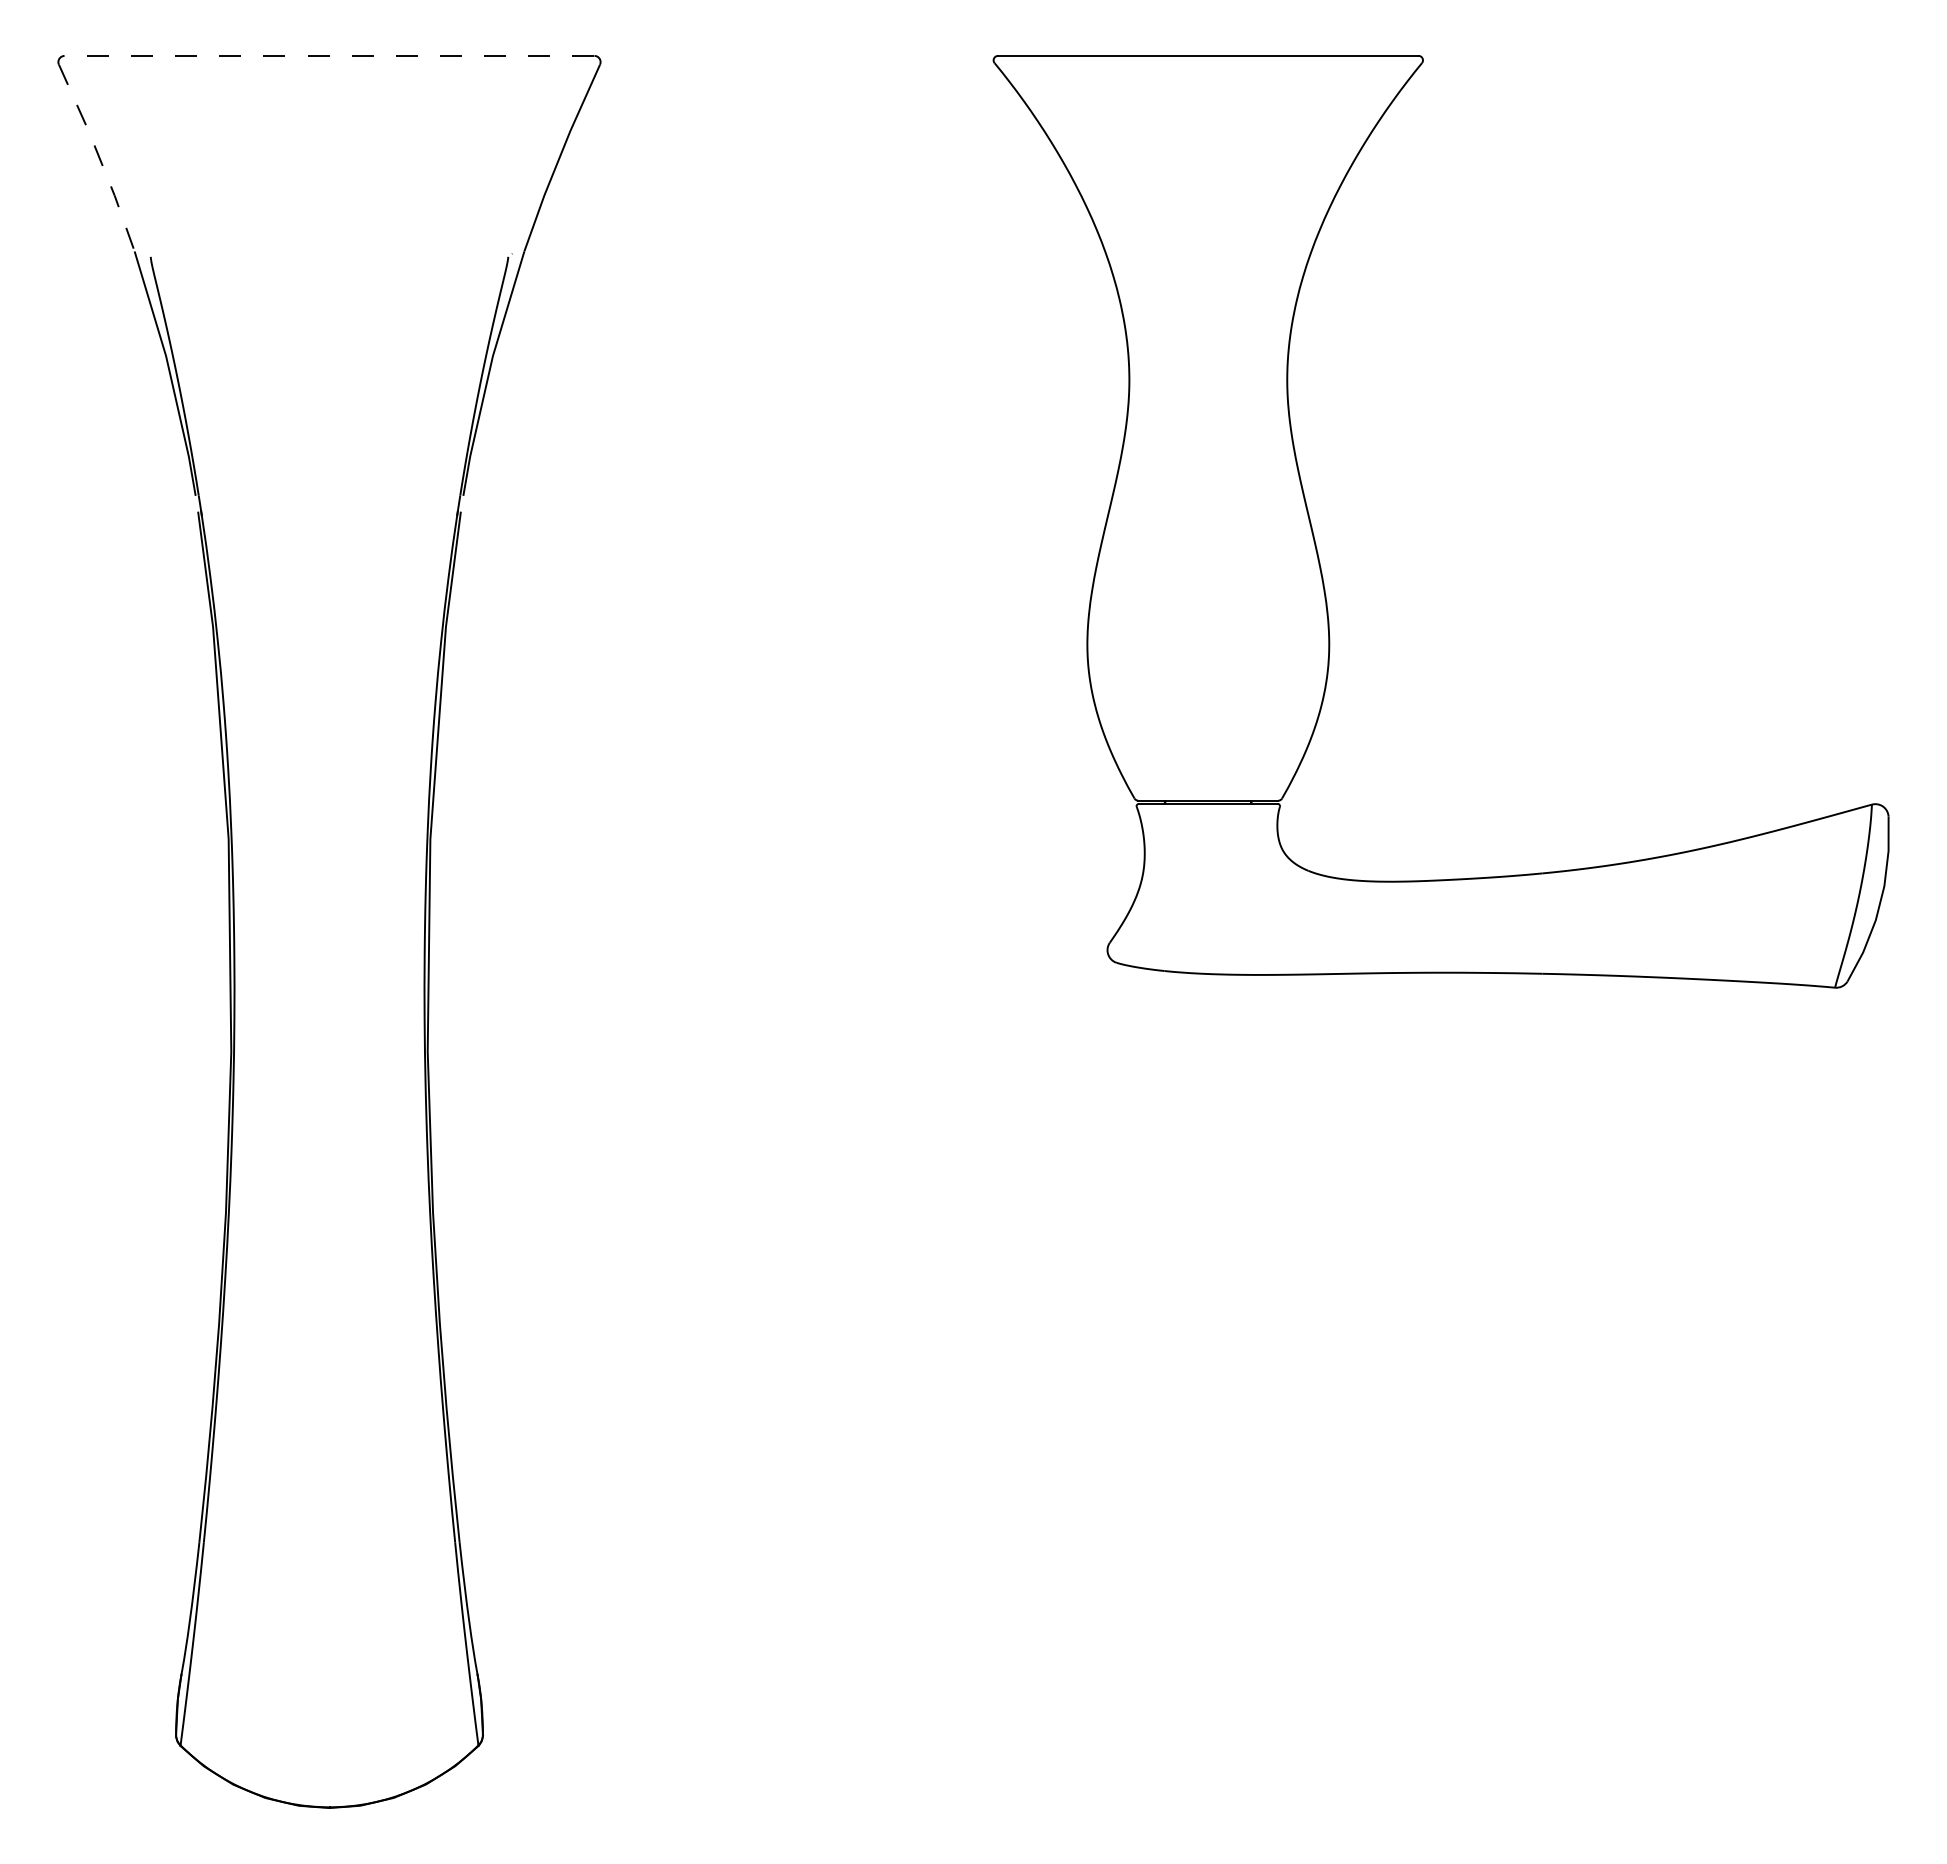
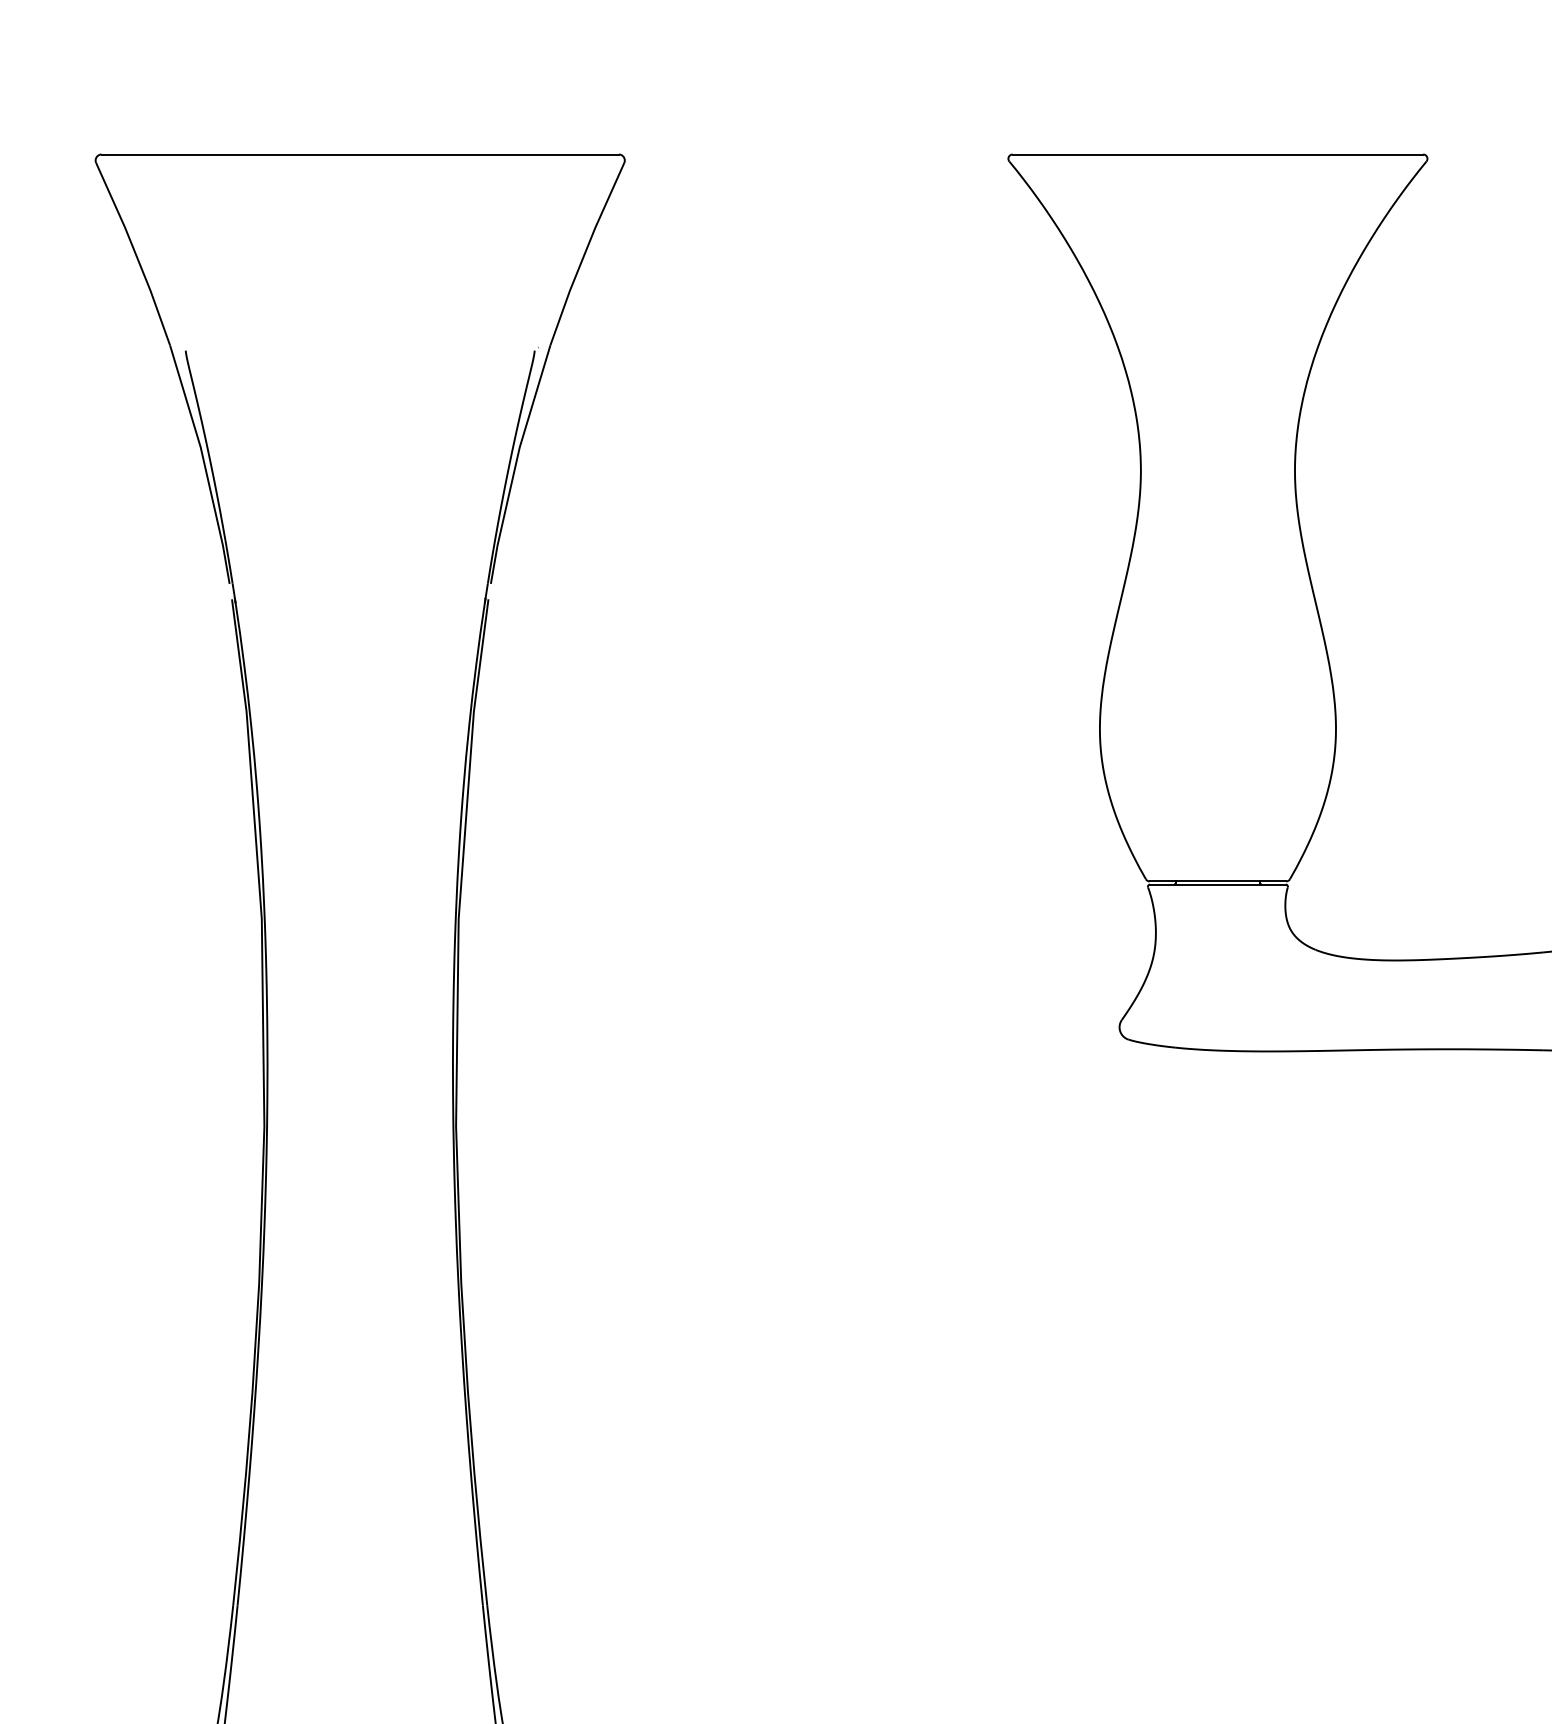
line: (329, 55) -> (360, 154), dashed -> solid
line: (99, 157) -> (135, 253), dashed -> solid

